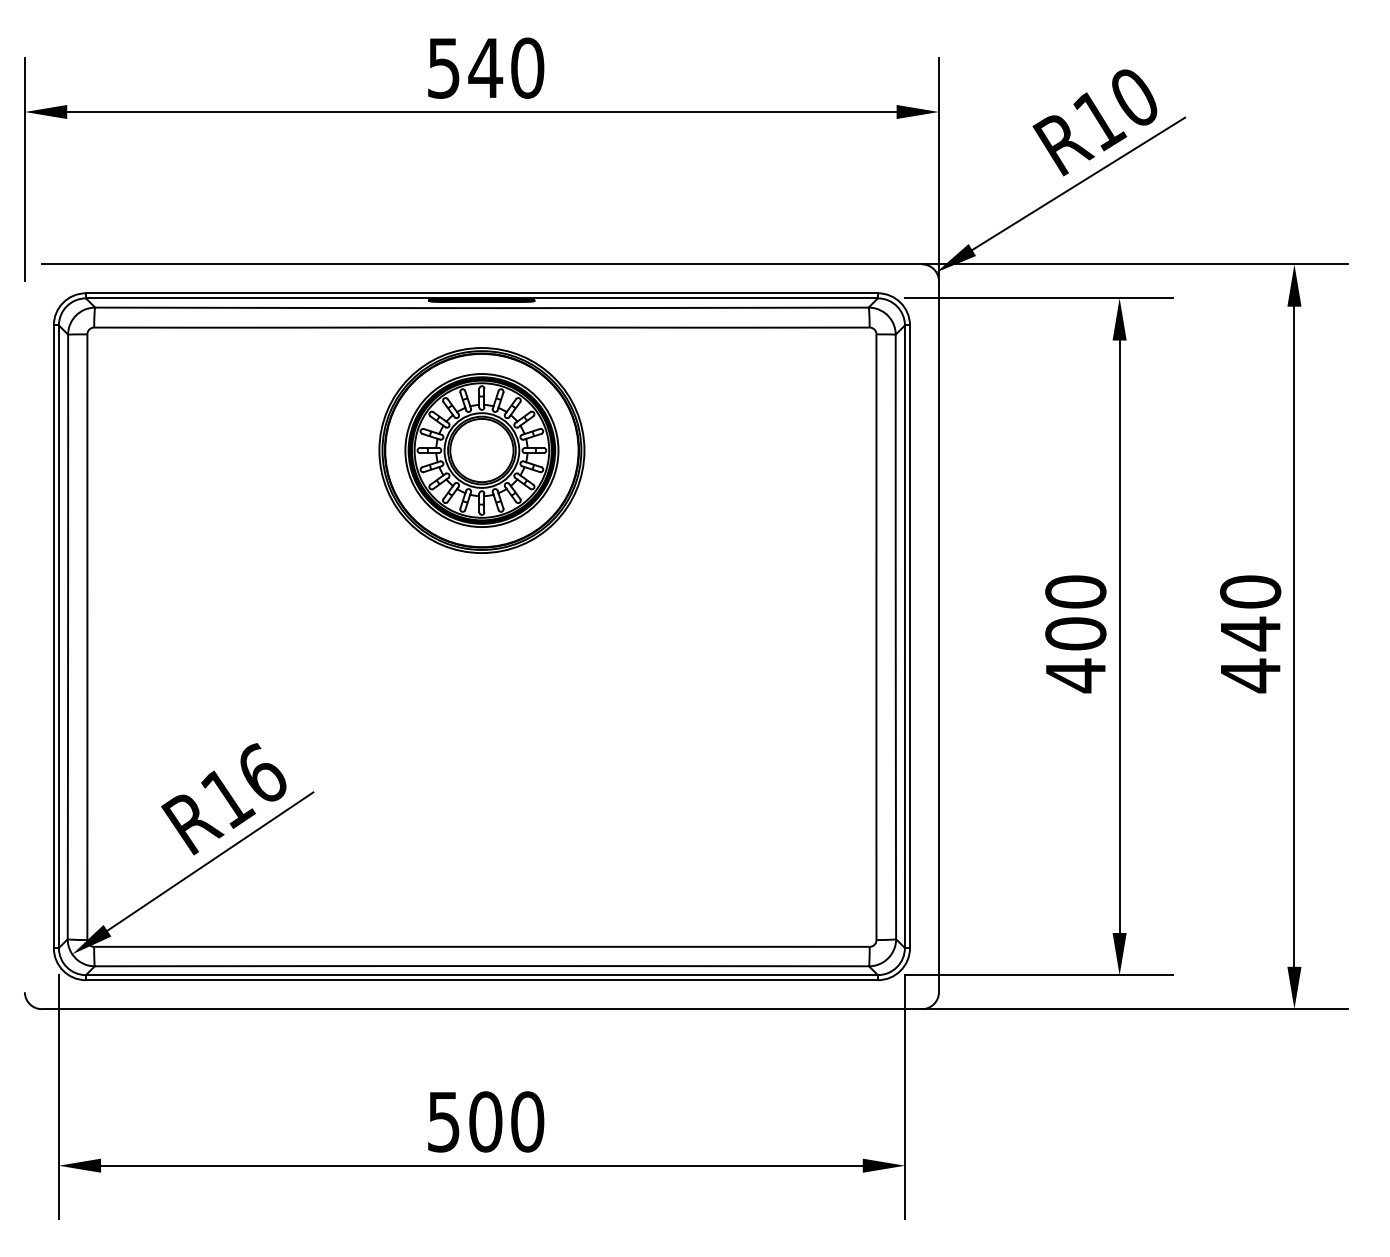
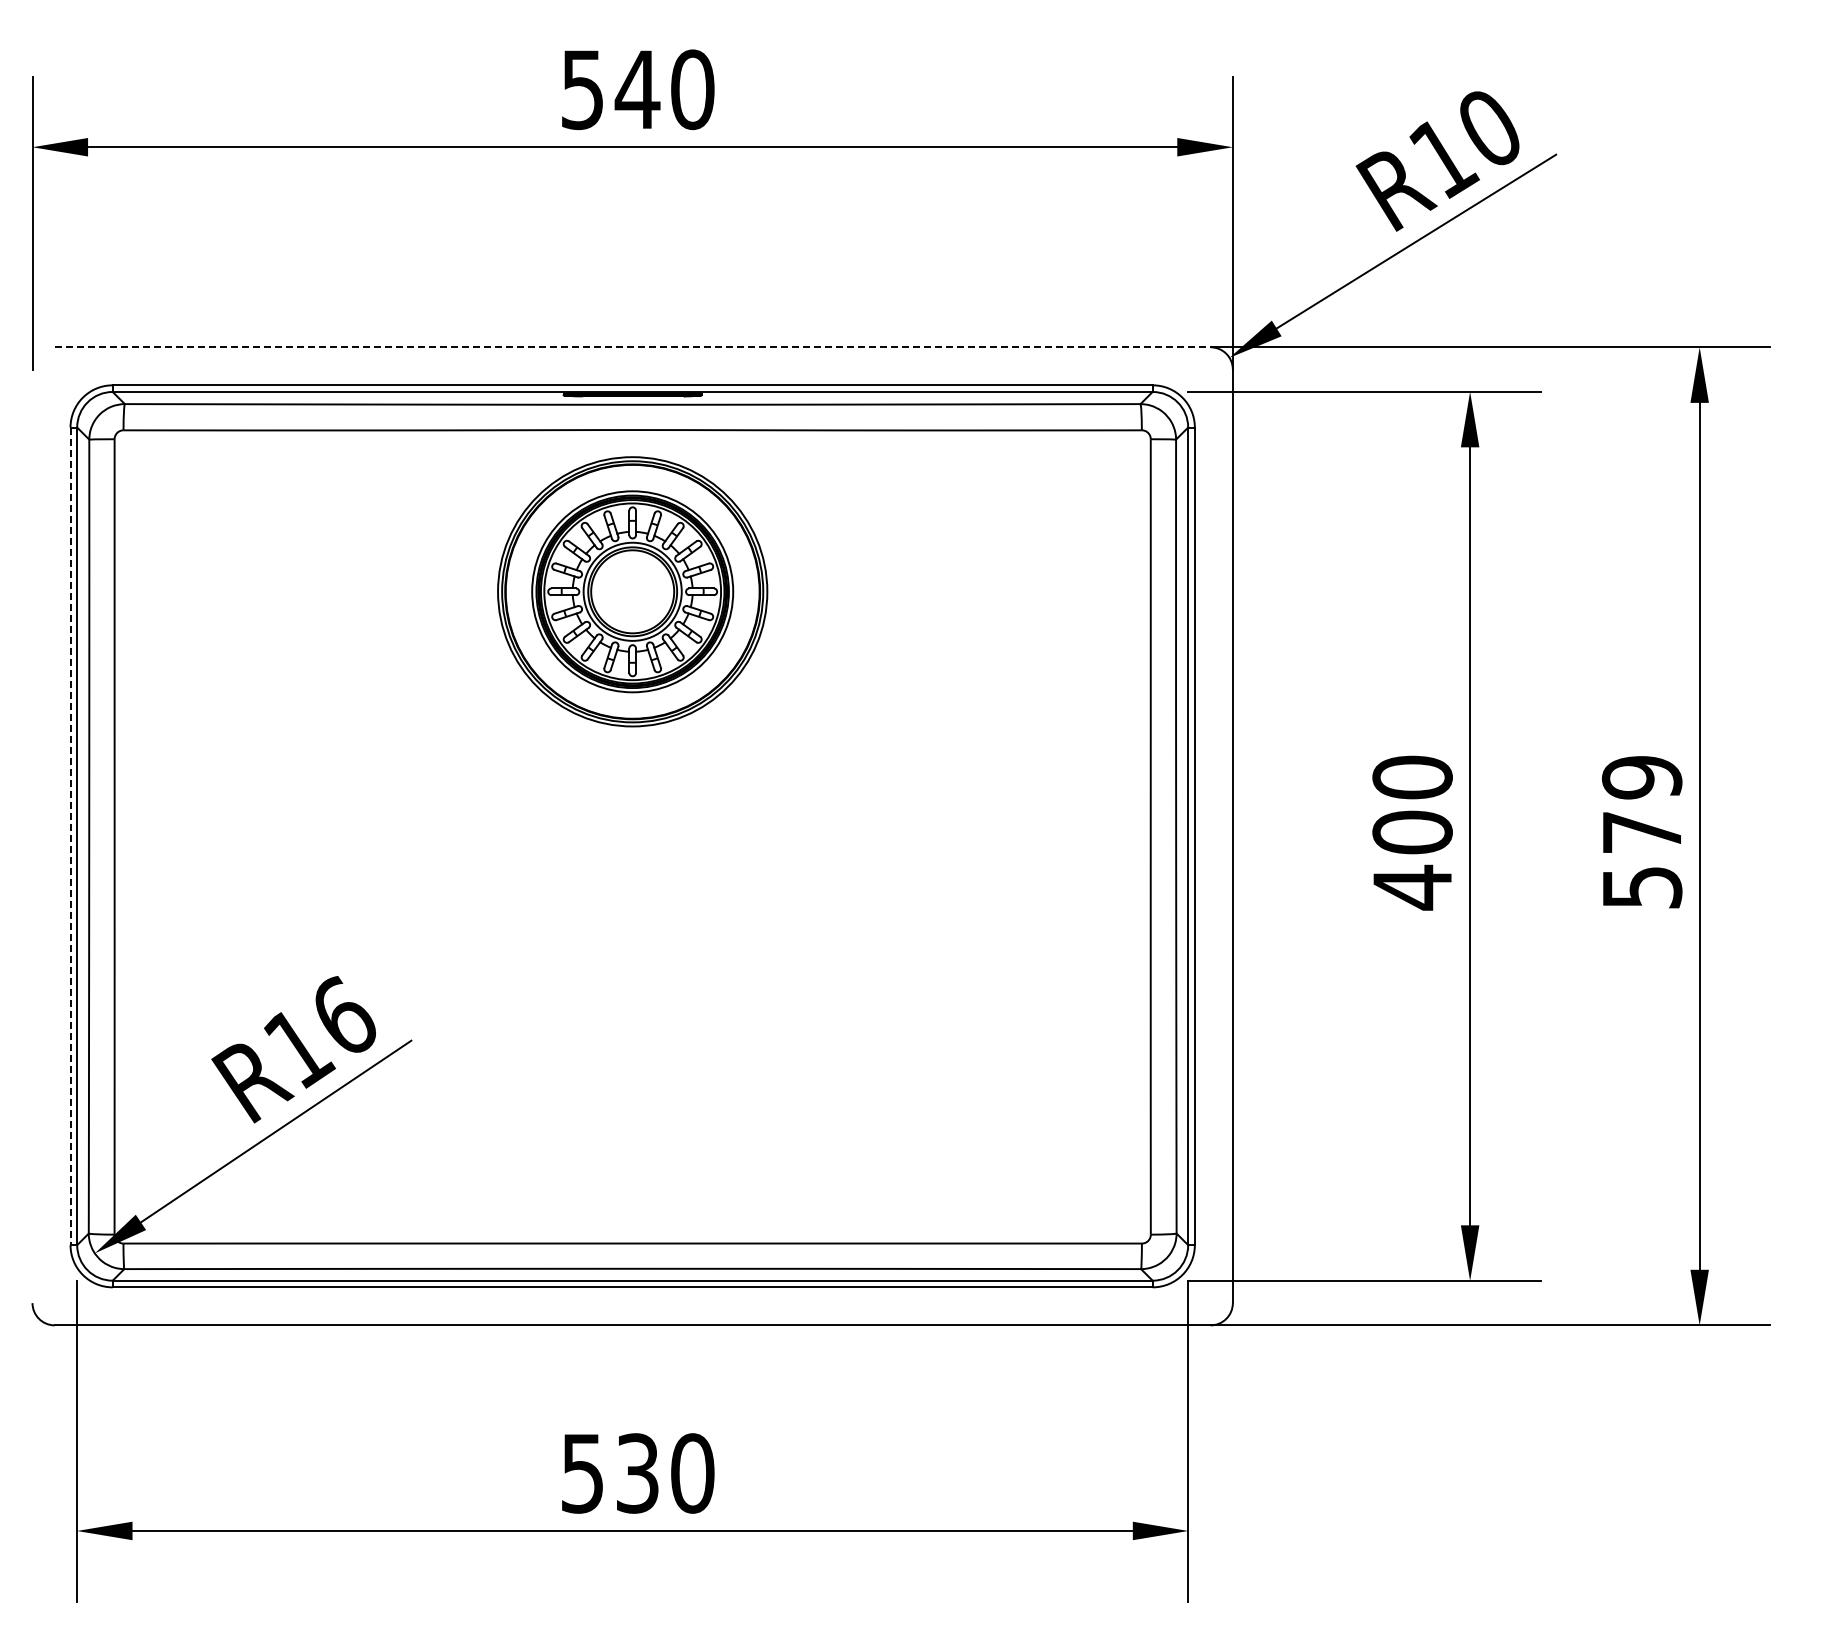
line: (481, 264) -> (632, 347), solid -> dashed
text: (1250, 633) -> (1642, 832), 440 -> 579
line: (53, 636) -> (70, 836), solid -> dashed
text: (485, 1121) -> (637, 1473), 500 -> 530

